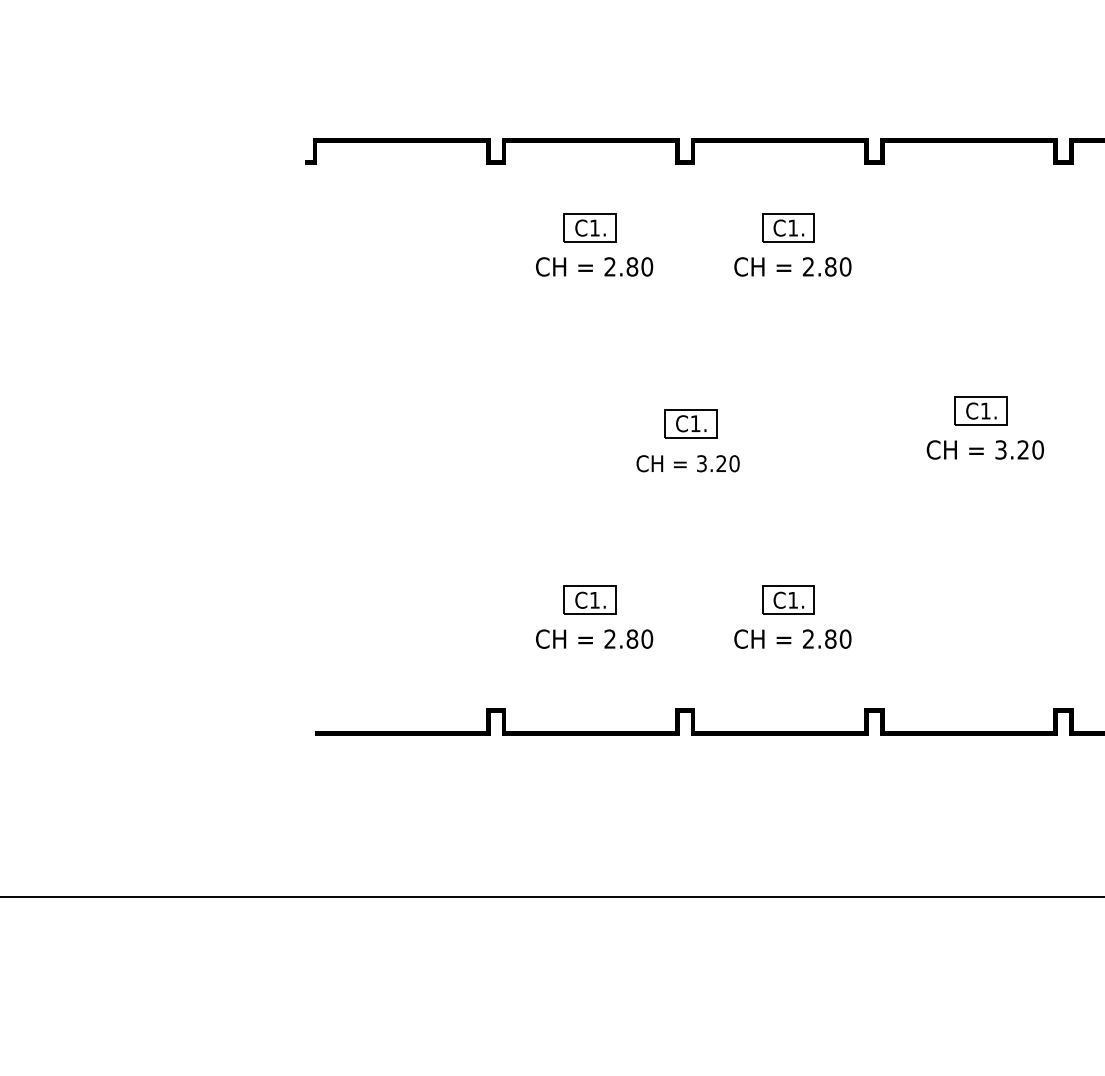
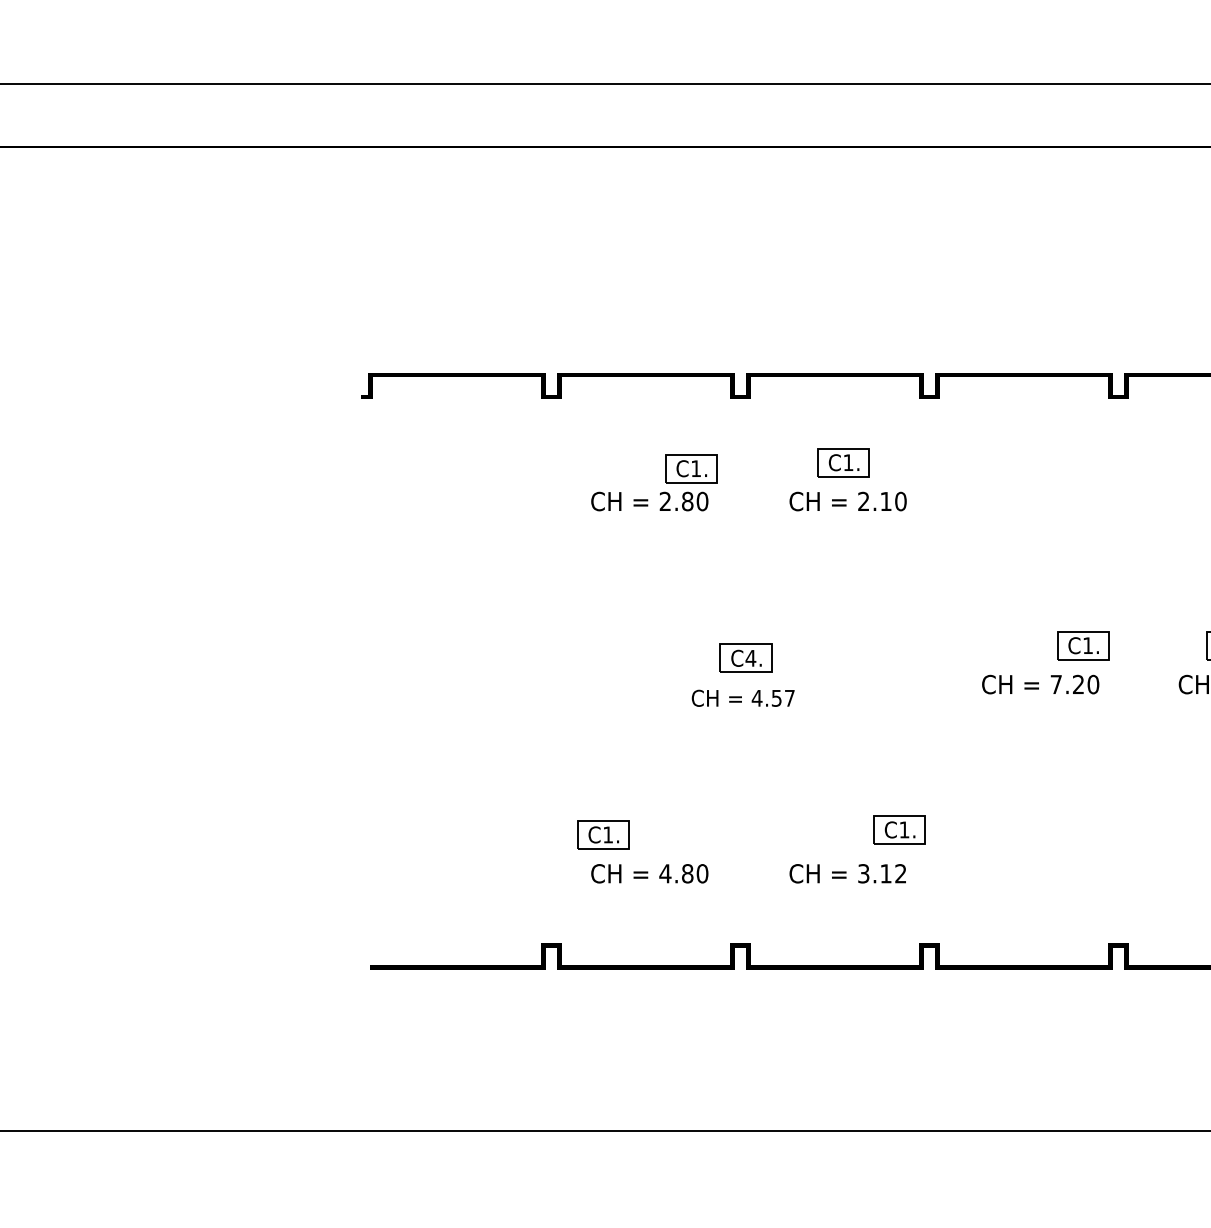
part: (590, 227) -> (691, 468), moved
text: (830, 266) -> (885, 501), 2.80 -> 2.10
part: (981, 410) -> (1083, 645), moved
text: (695, 423) -> (750, 658), C1. -> C4.
text: (1000, 449) -> (1055, 684), 3.20 -> 7.20
text: (717, 462) -> (772, 697), 3.20 -> 4.57
part: (590, 599) -> (603, 834), moved
part: (788, 599) -> (899, 829), moved
text: (610, 638) -> (665, 873), 2.80 -> 4.80
text: (827, 638) -> (882, 873), 2.80 -> 3.12

